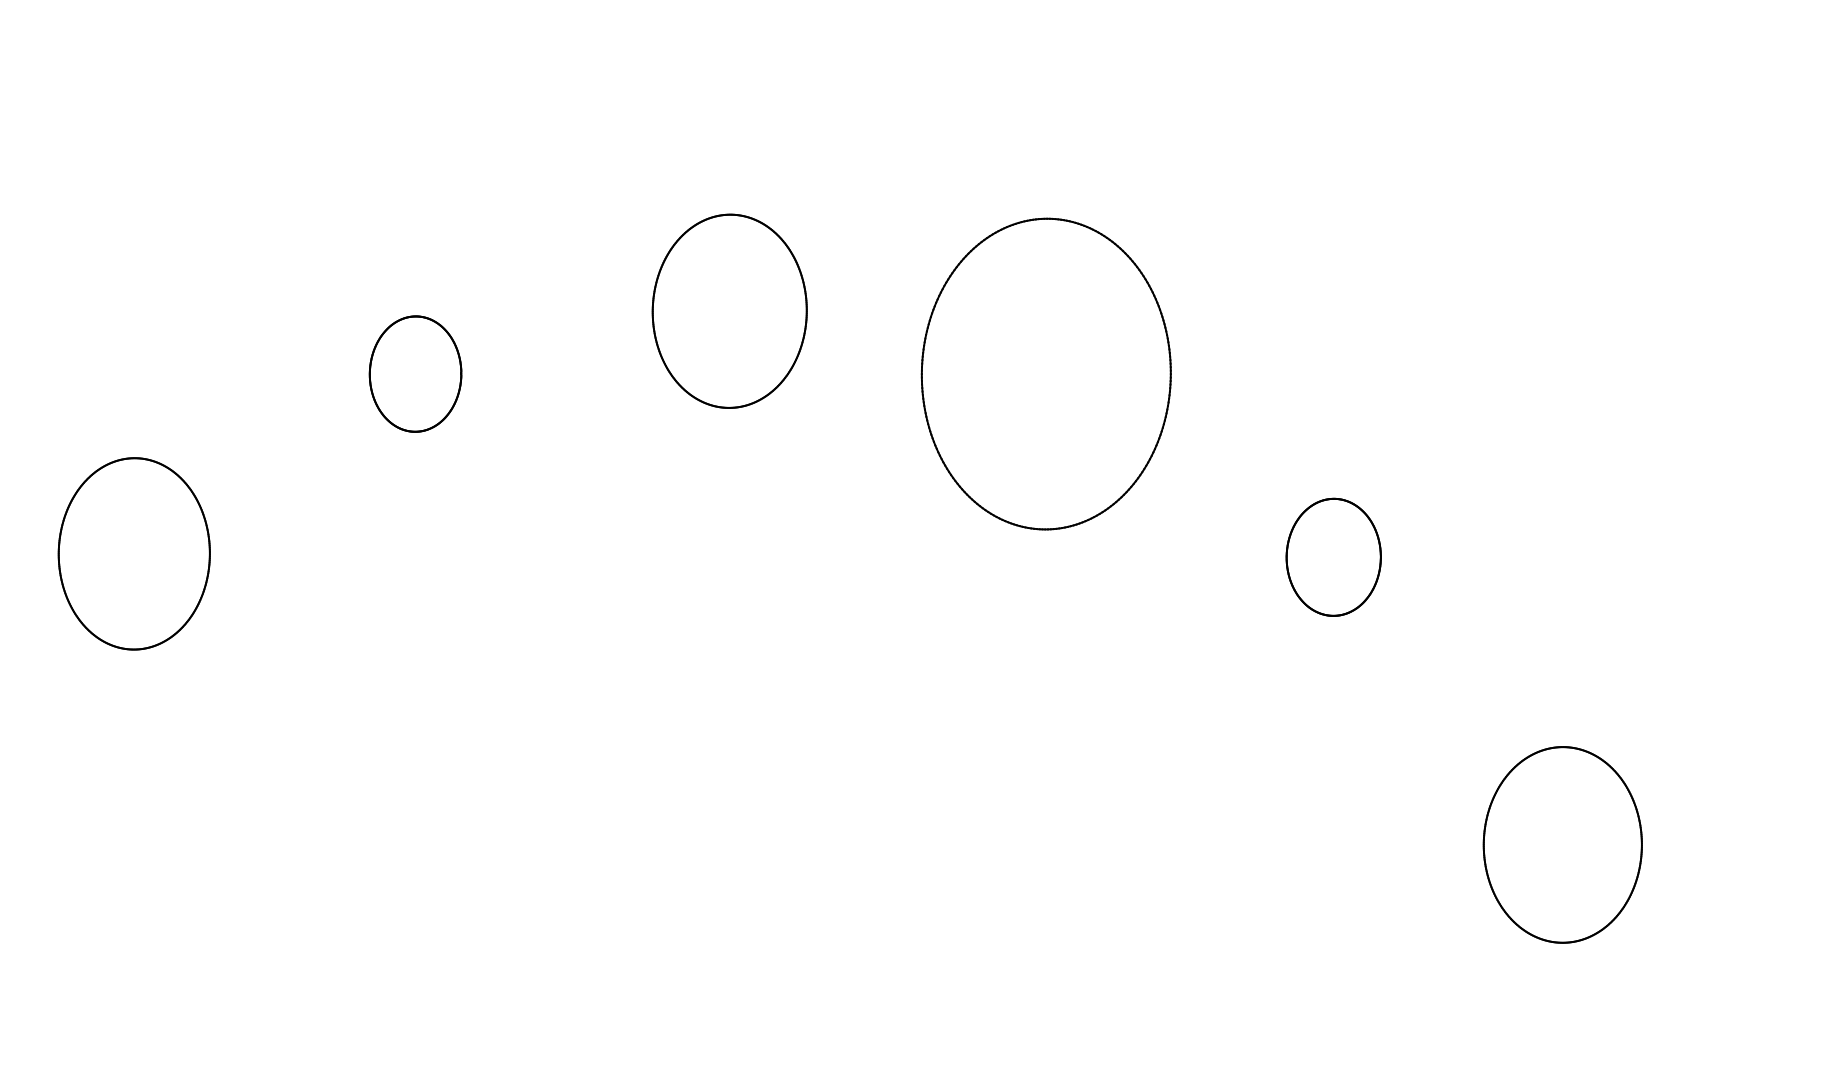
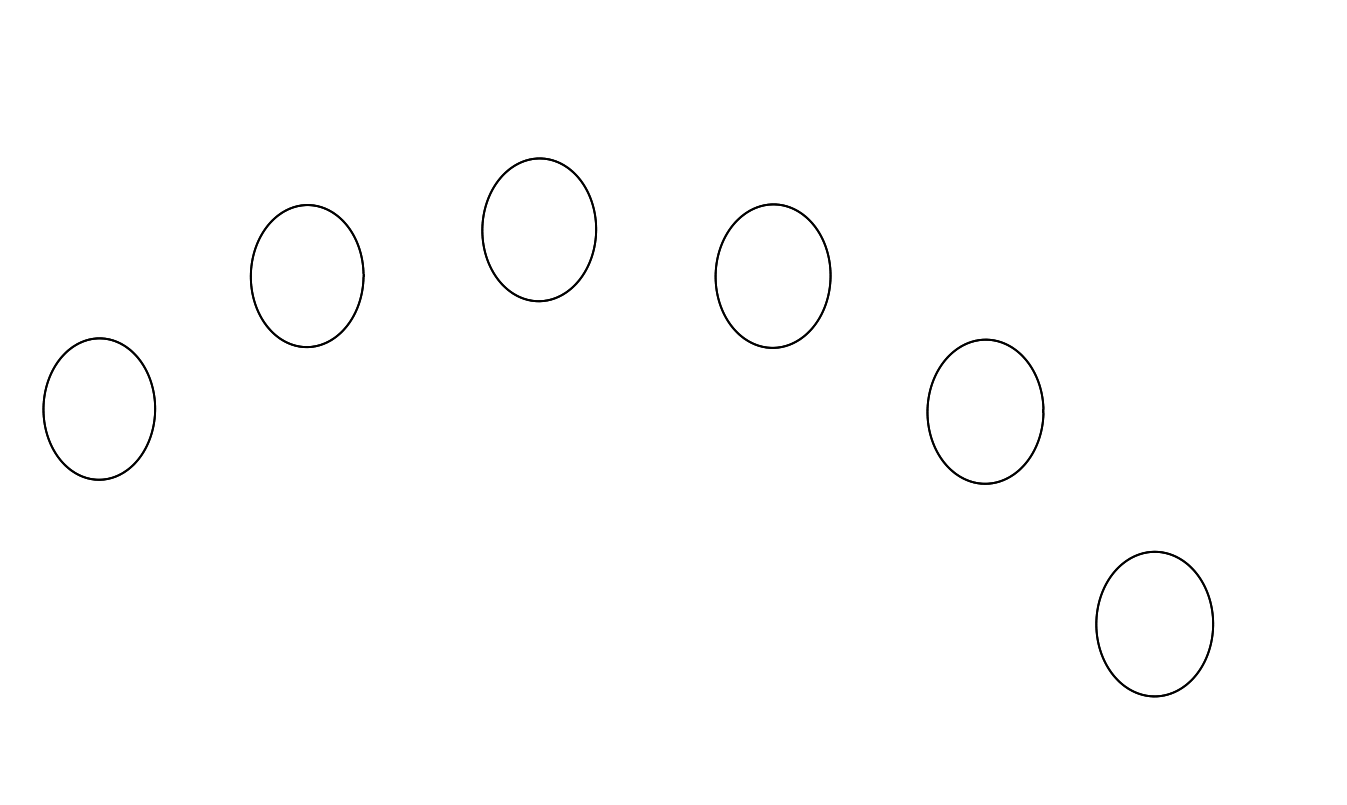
part: (1045, 373) -> (772, 275), size x0.62
part: (414, 374) -> (306, 276), size x1.67
part: (1333, 557) -> (985, 411), size x1.67

